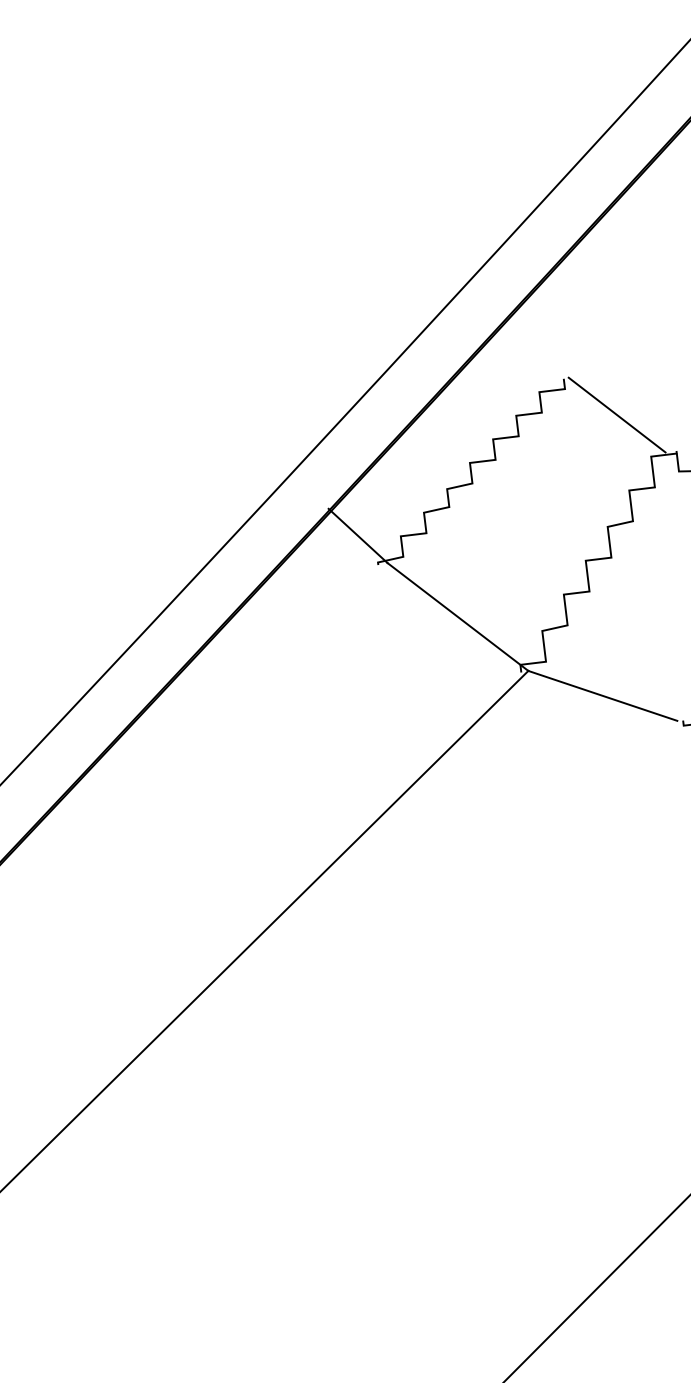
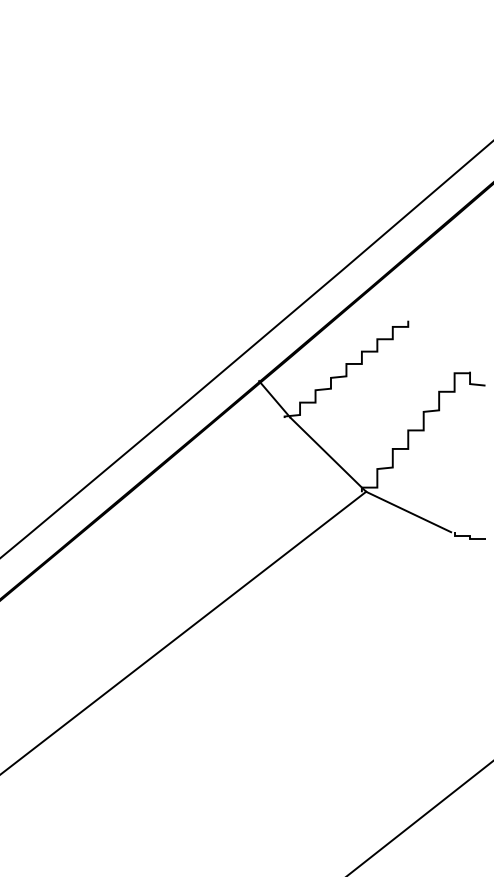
line: (617, 414) -> (437, 345), removed

